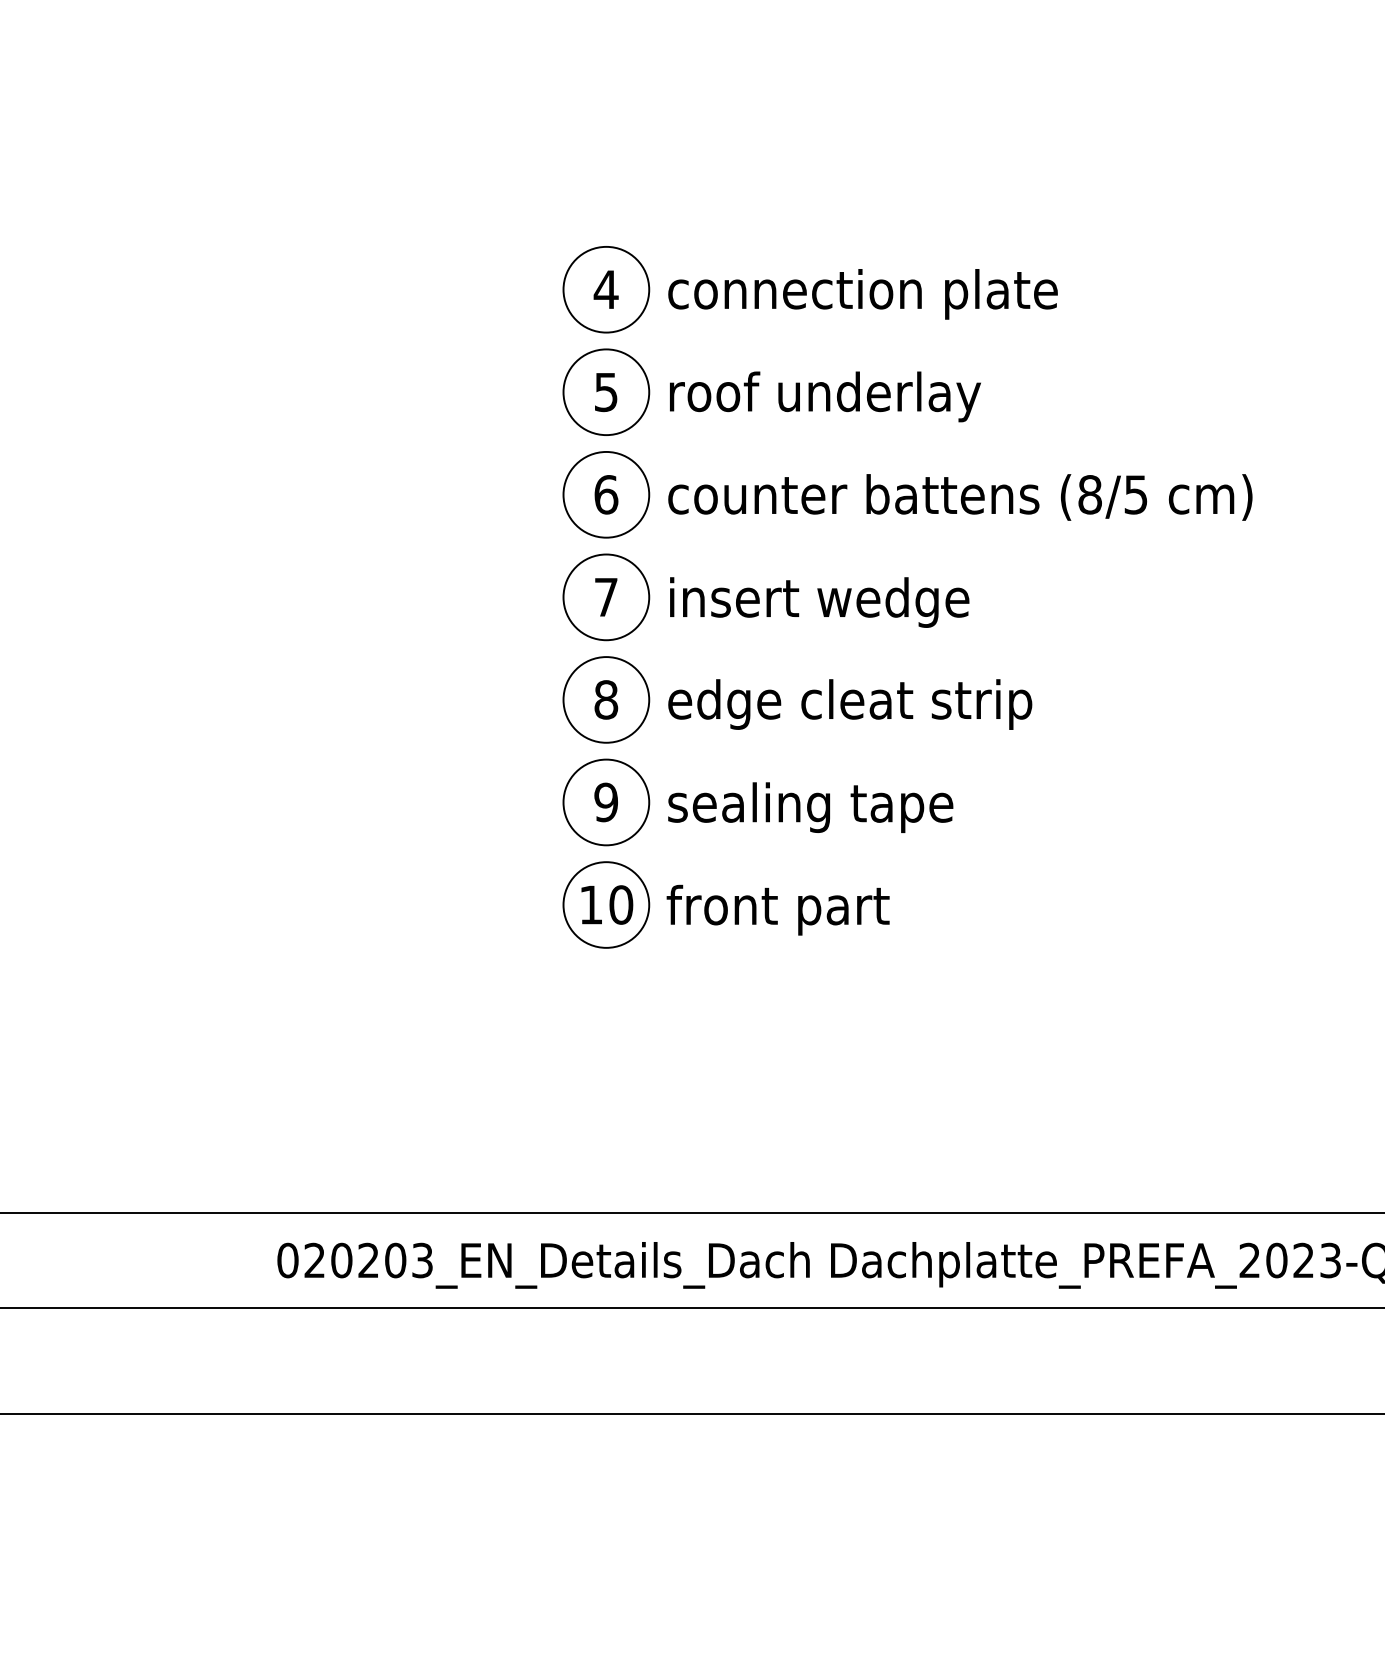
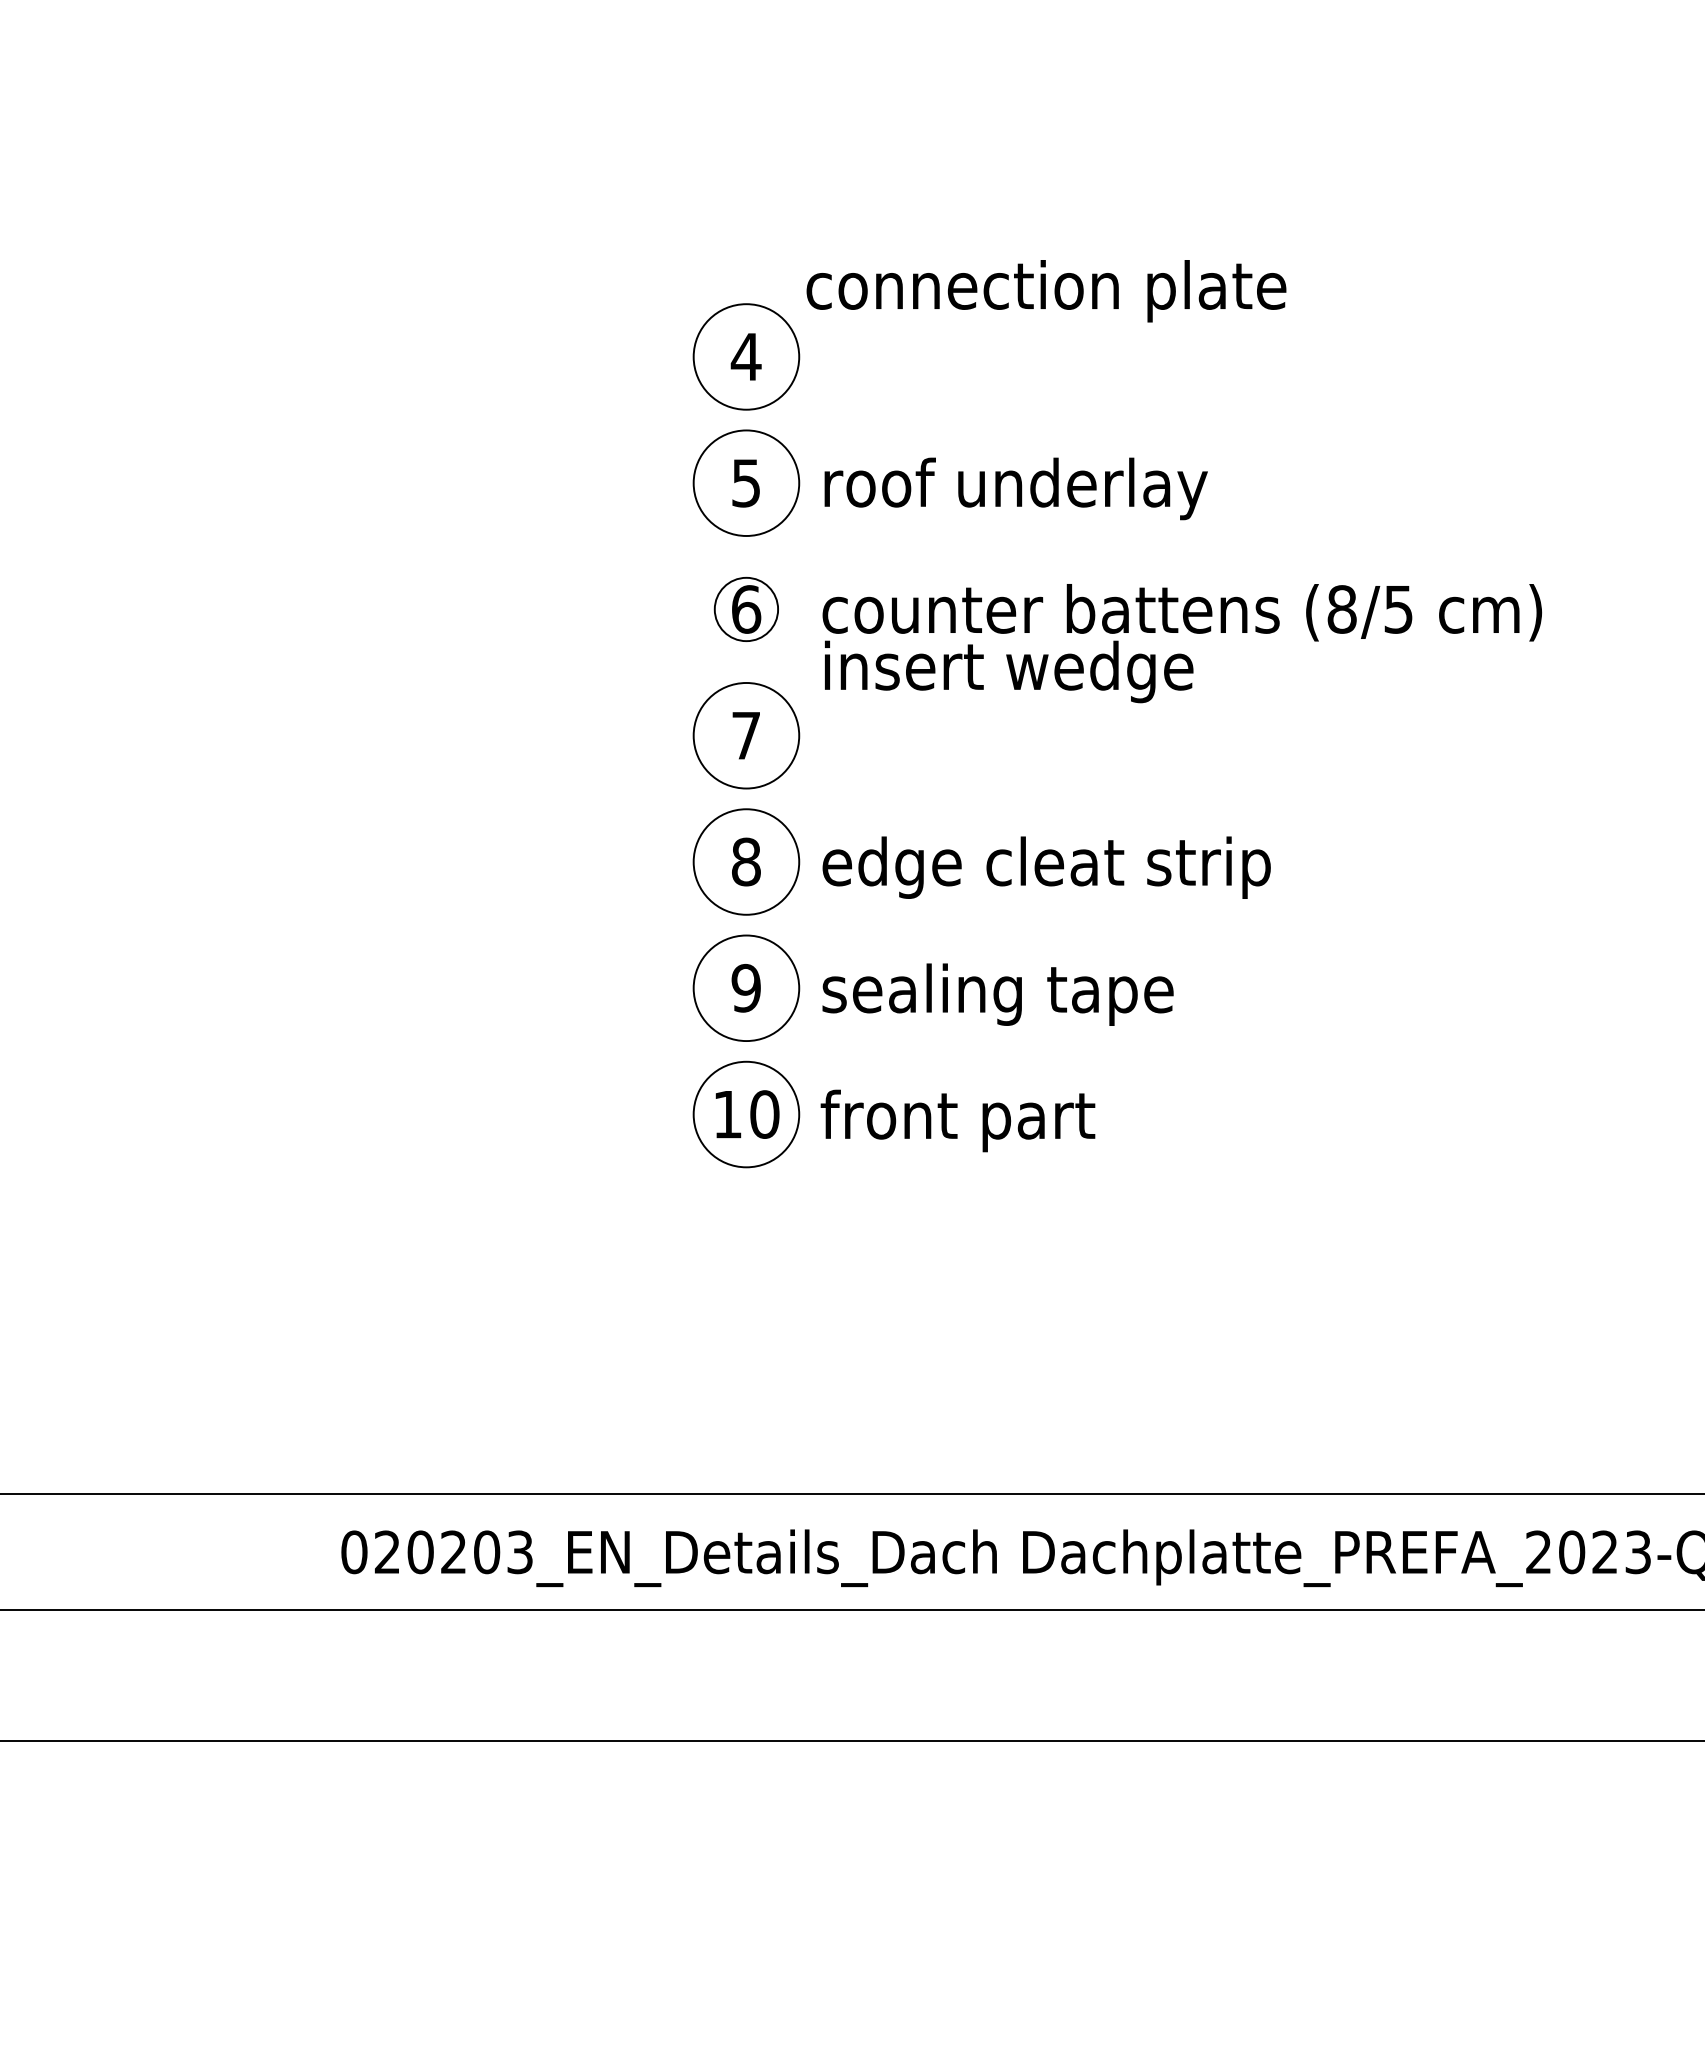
text: (862, 294) -> (1045, 291), moved
circle: (606, 494) -> (746, 609), size x0.6
text: (819, 602) -> (1008, 671), moved

